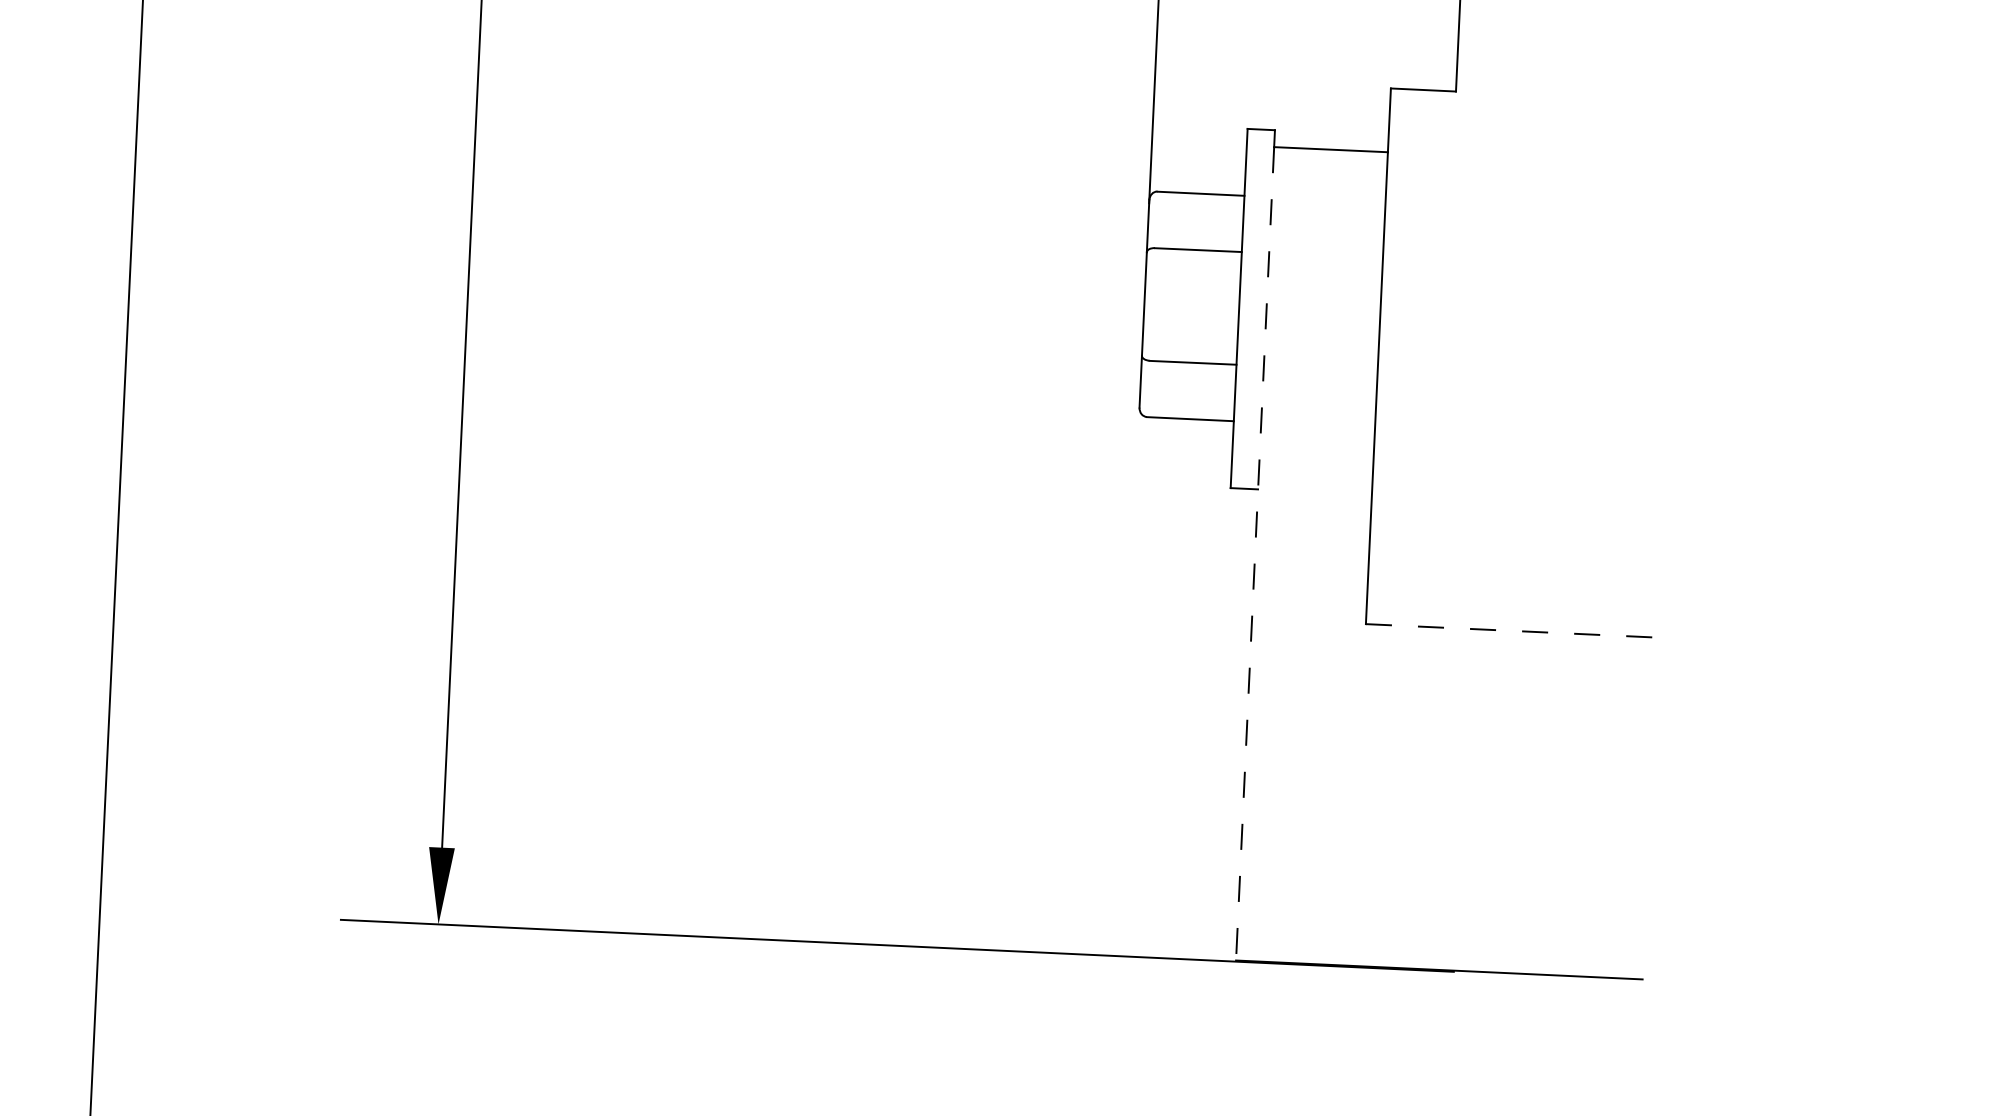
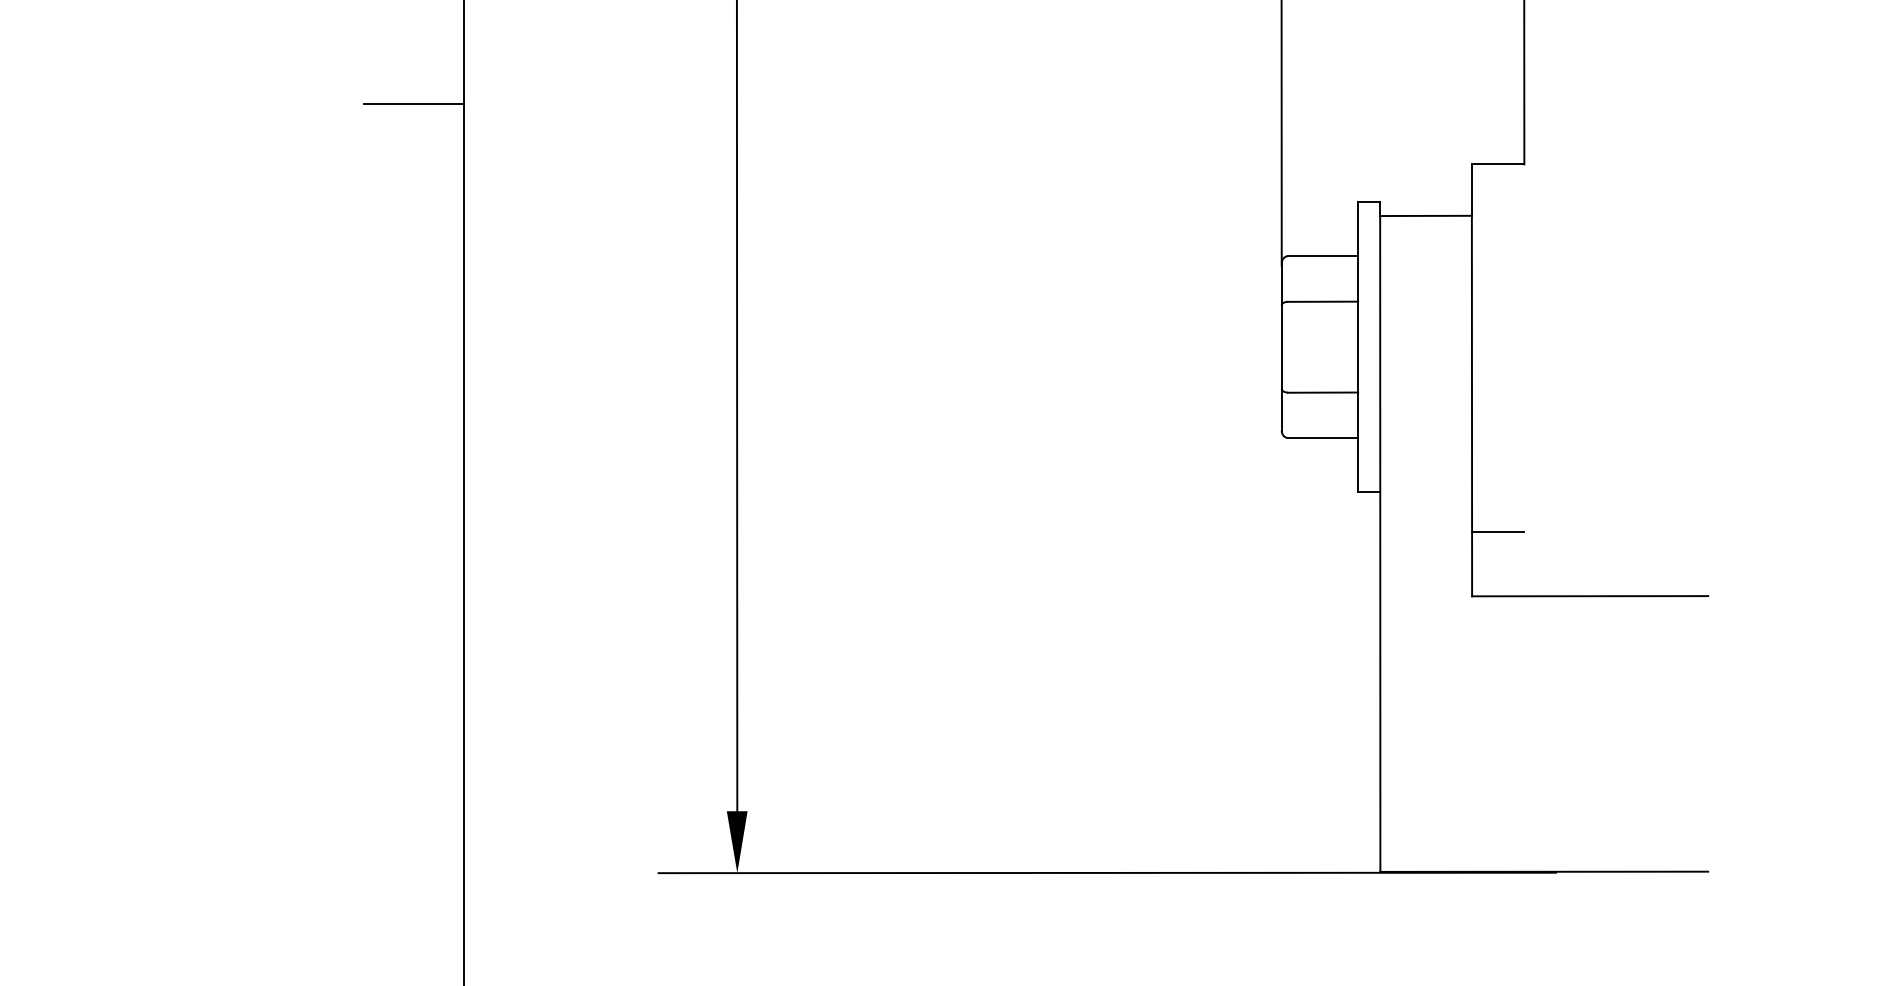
line: (1401, 545) -> (1497, 531), added
line: (1255, 553) -> (1380, 543), dashed -> solid
line: (1512, 631) -> (1590, 596), dashed -> solid

